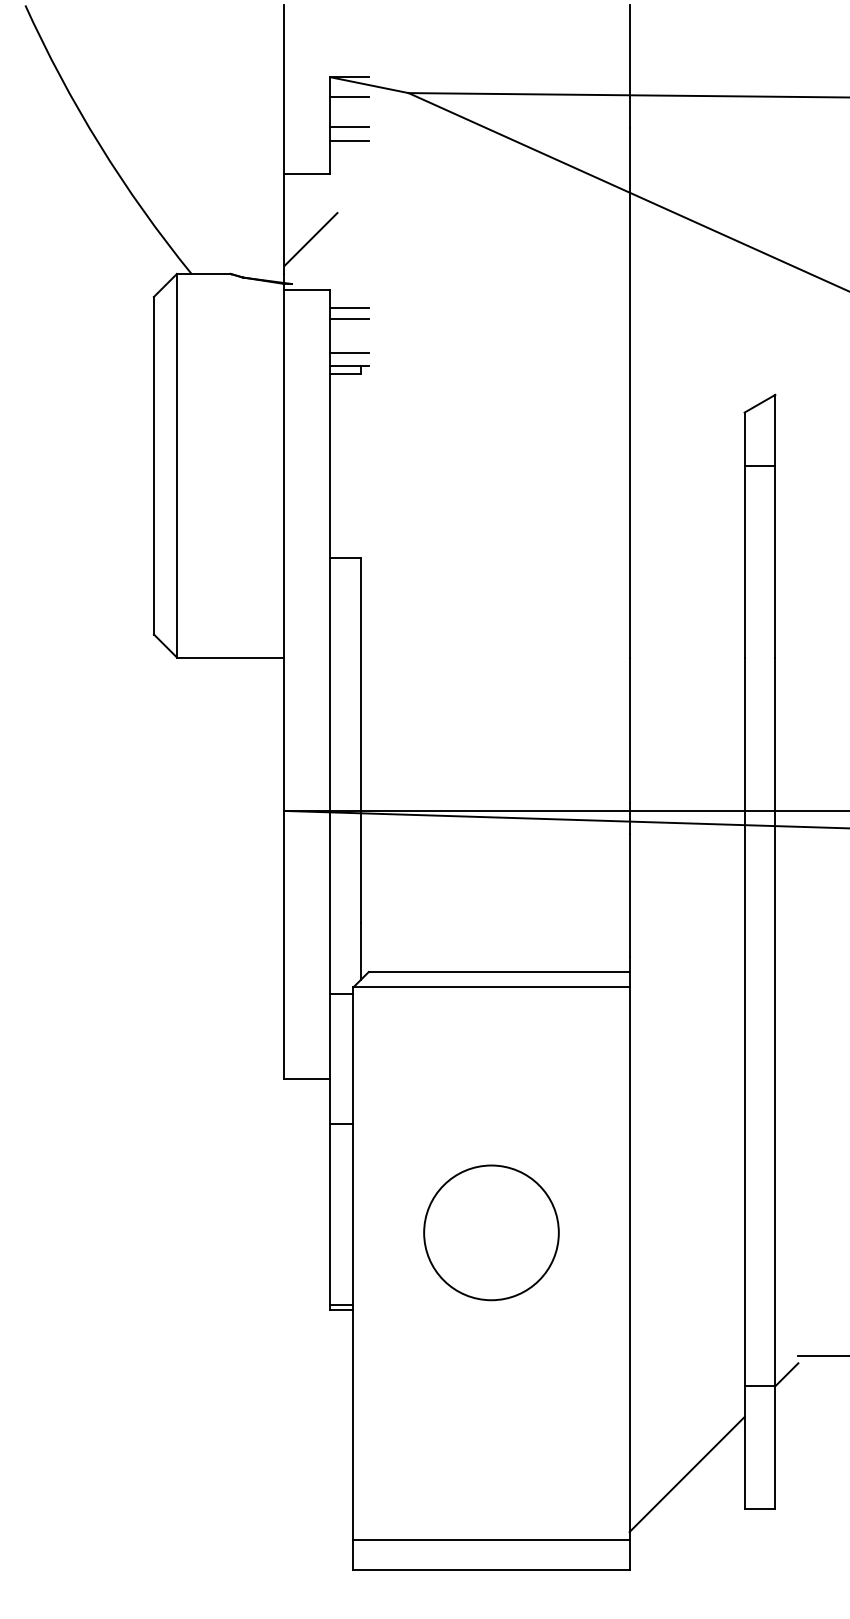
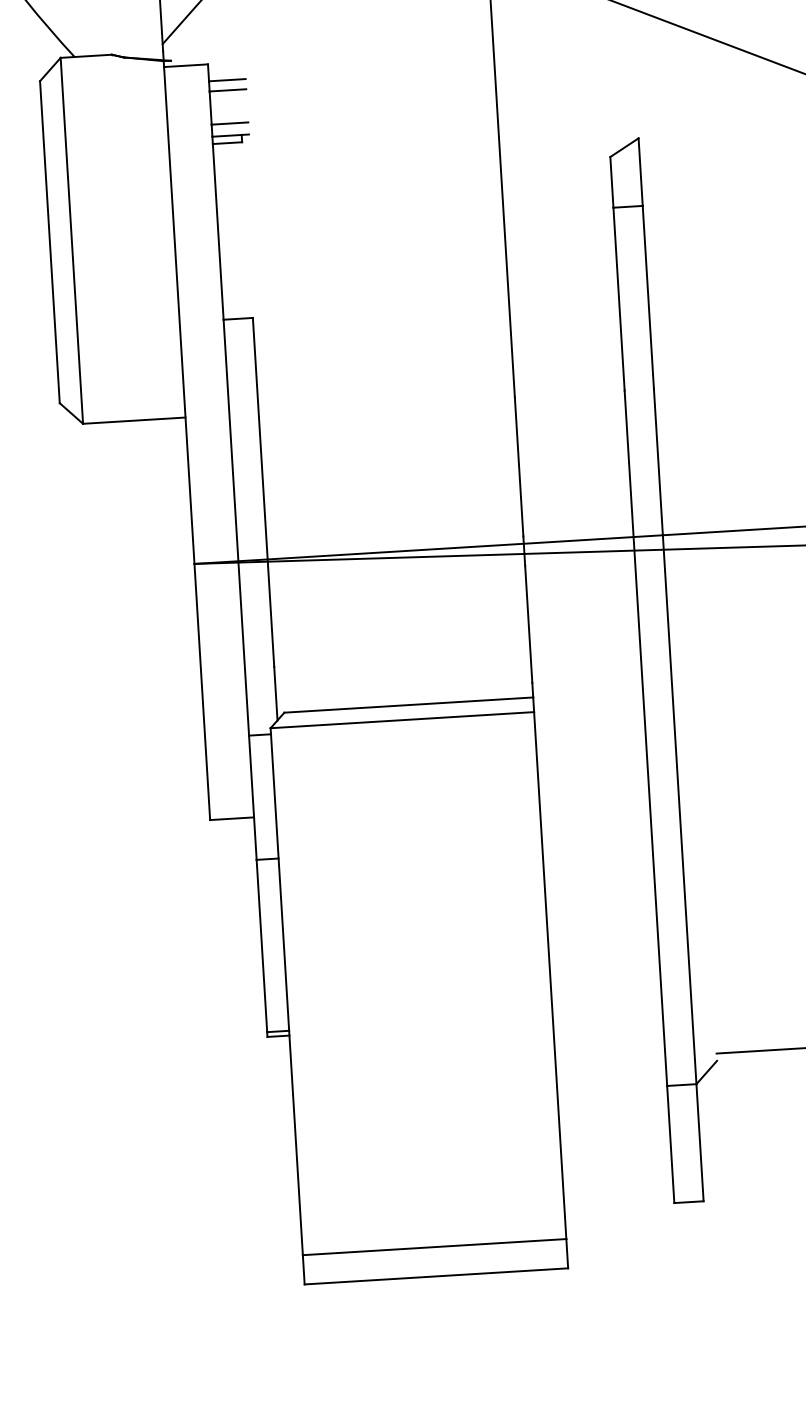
circle: (491, 1232) -> (416, 953), removed
line: (686, 1474) -> (616, 1173), removed

